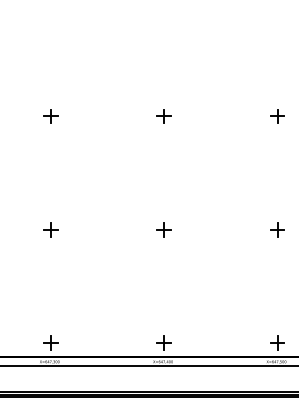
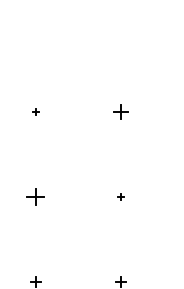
part: (50, 116) -> (35, 111), size x0.6
part: (163, 116) -> (120, 111), size x1.4
part: (50, 229) -> (35, 196), size x1.6
part: (163, 229) -> (120, 196), size x0.6

